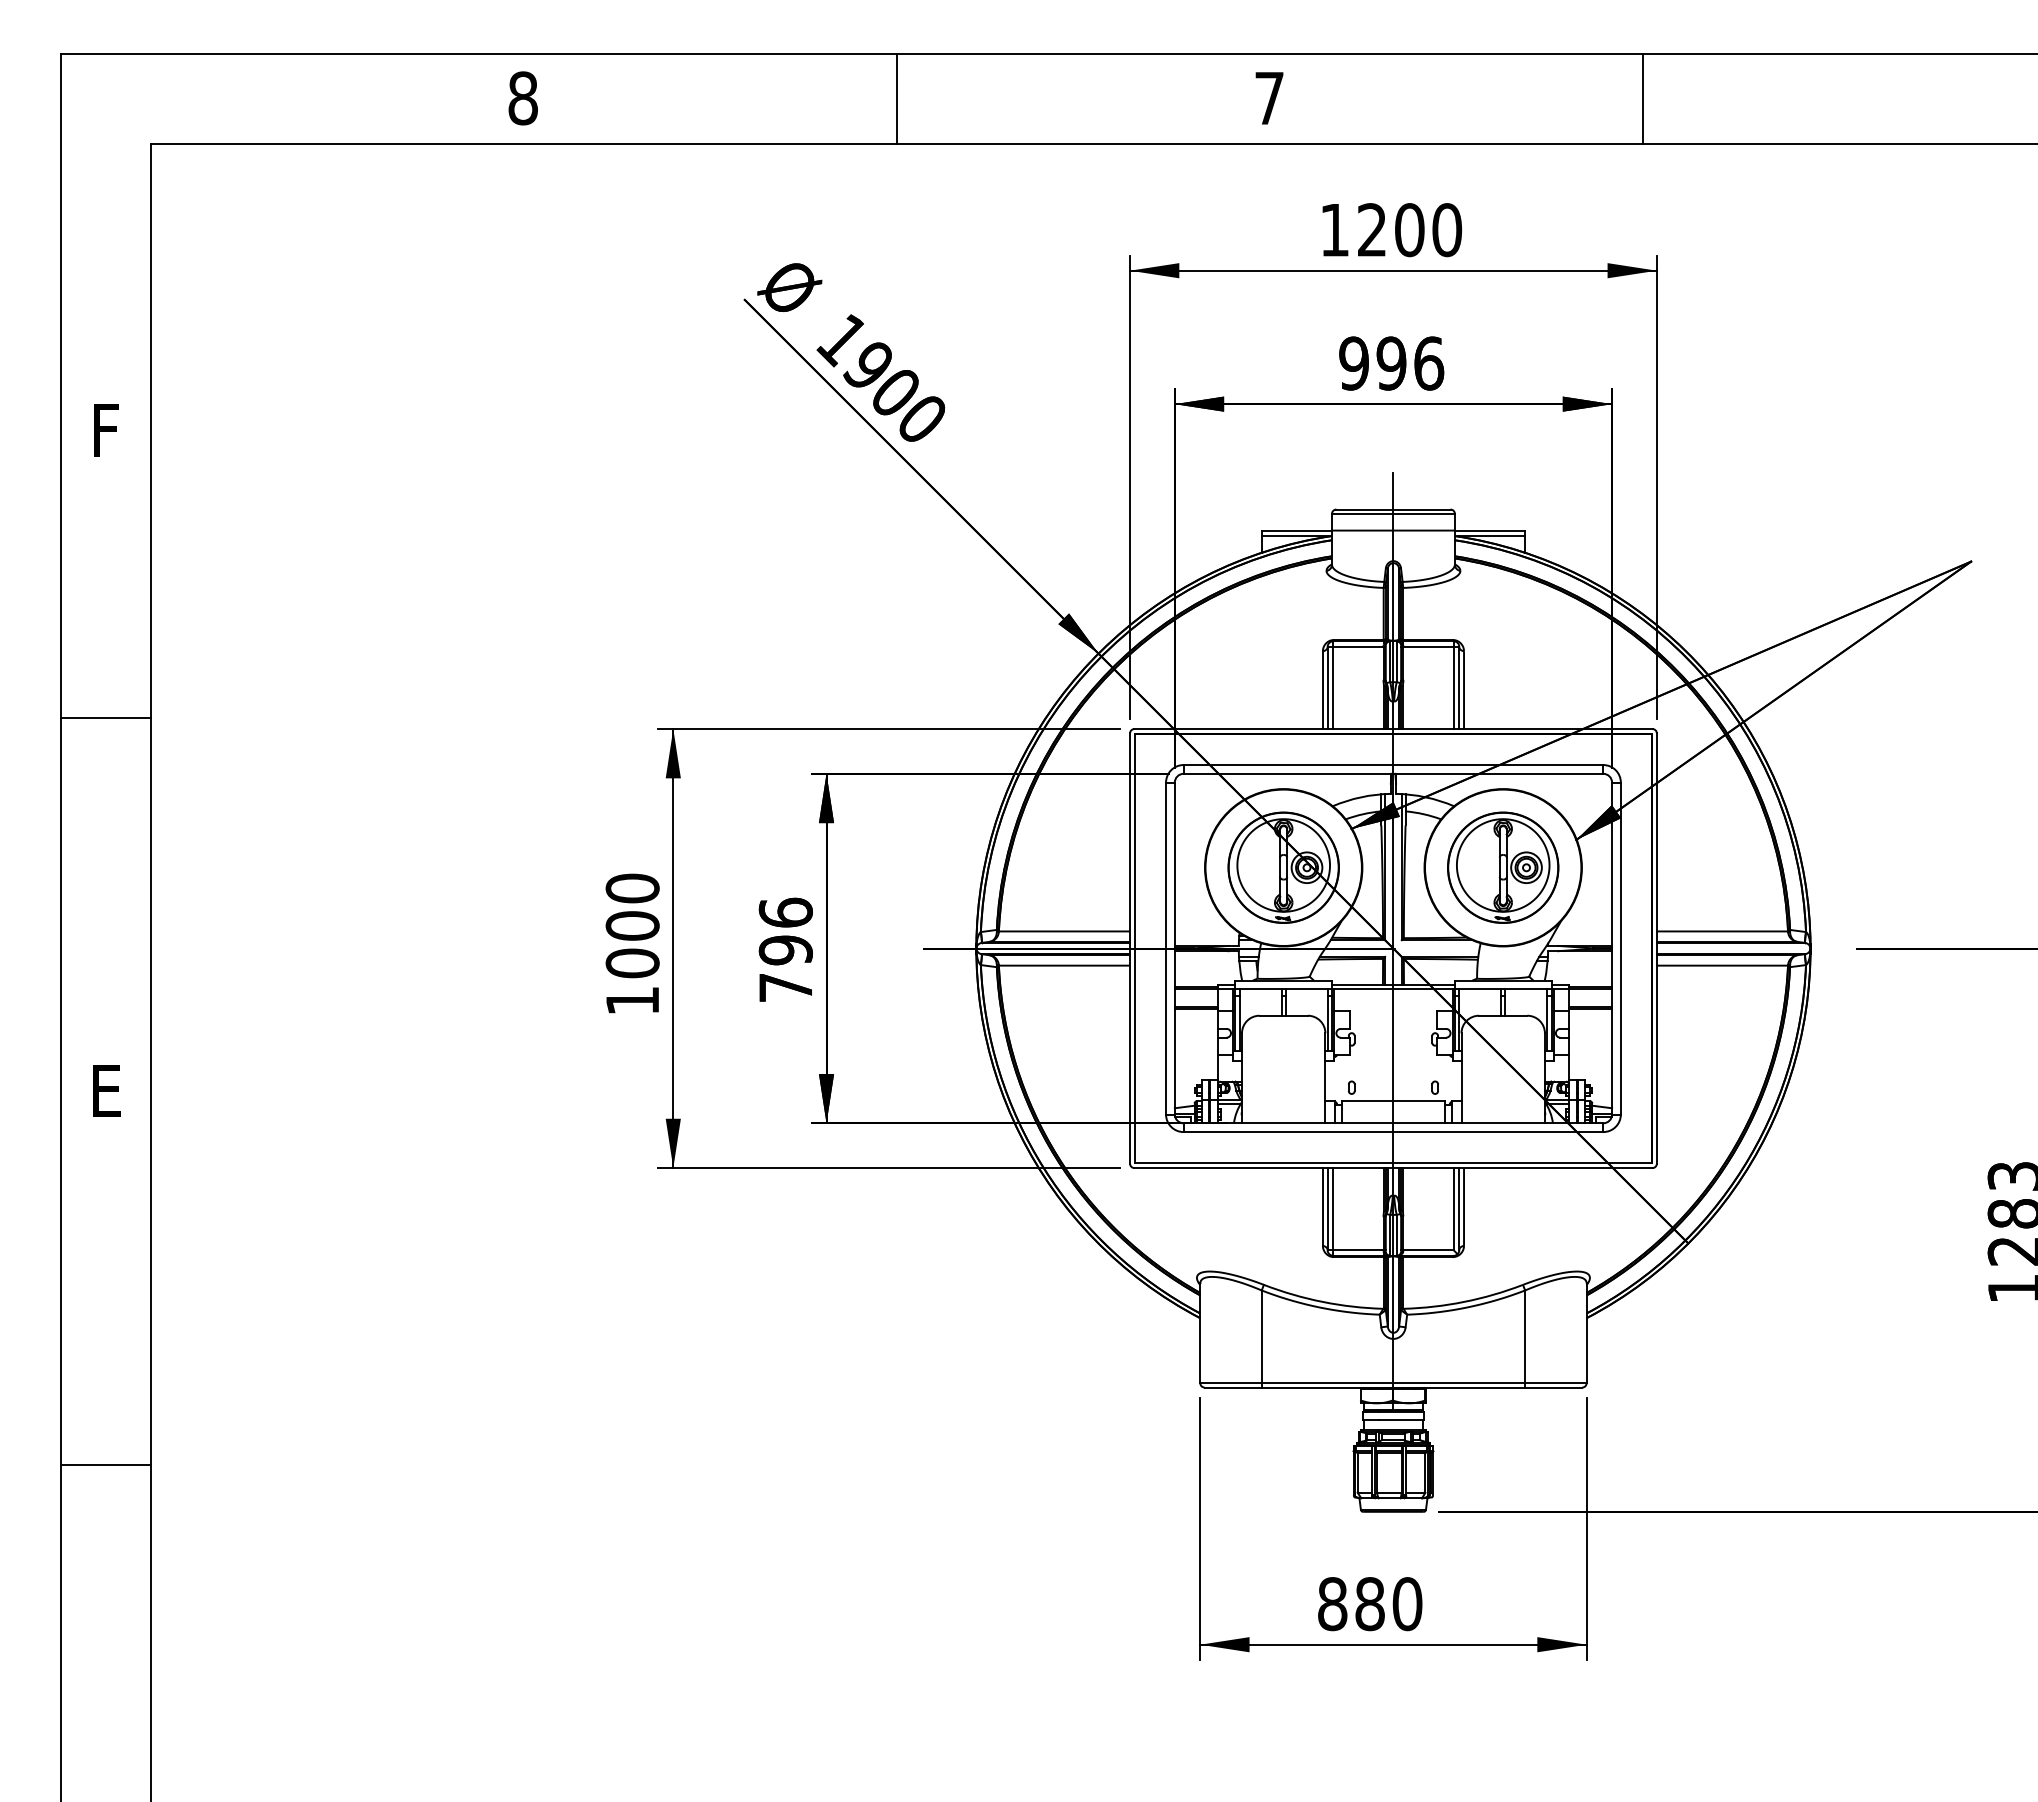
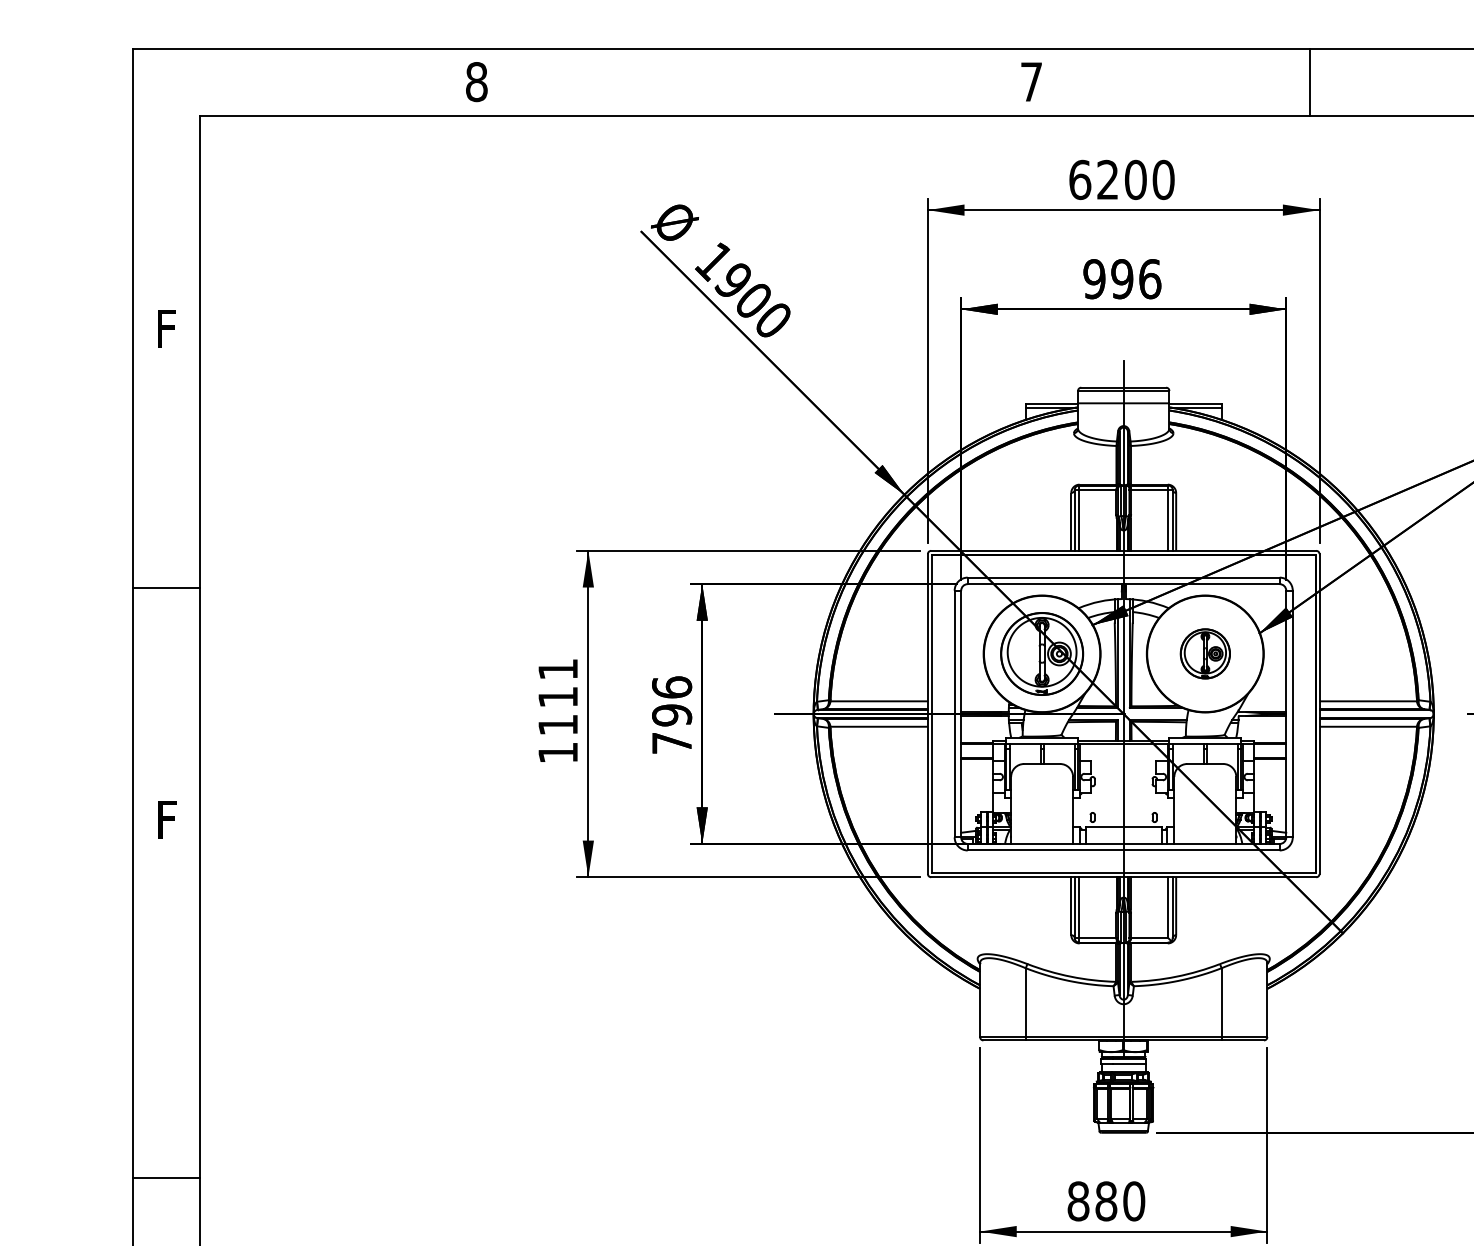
line: (897, 98) -> (755, 82), removed
text: (1334, 230) -> (1079, 180), 1200 -> 6200
line: (105, 718) -> (166, 587), moved
part: (1503, 867) -> (1205, 653), size x0.6
text: (632, 925) -> (558, 696), 1000 -> 1111
text: (106, 1090) -> (166, 819), E -> F
line: (105, 1464) -> (166, 1177), moved

